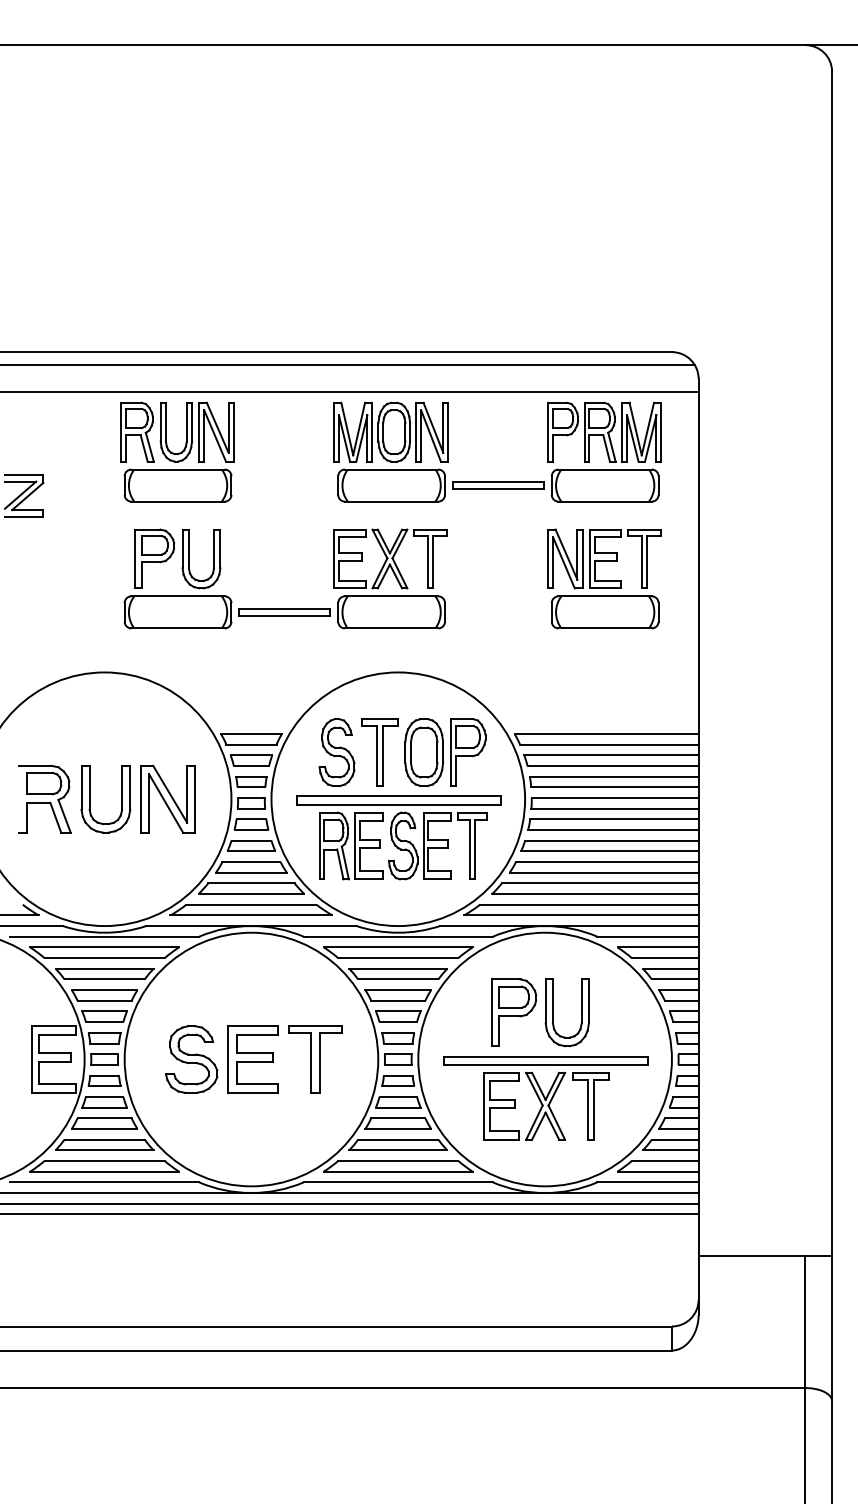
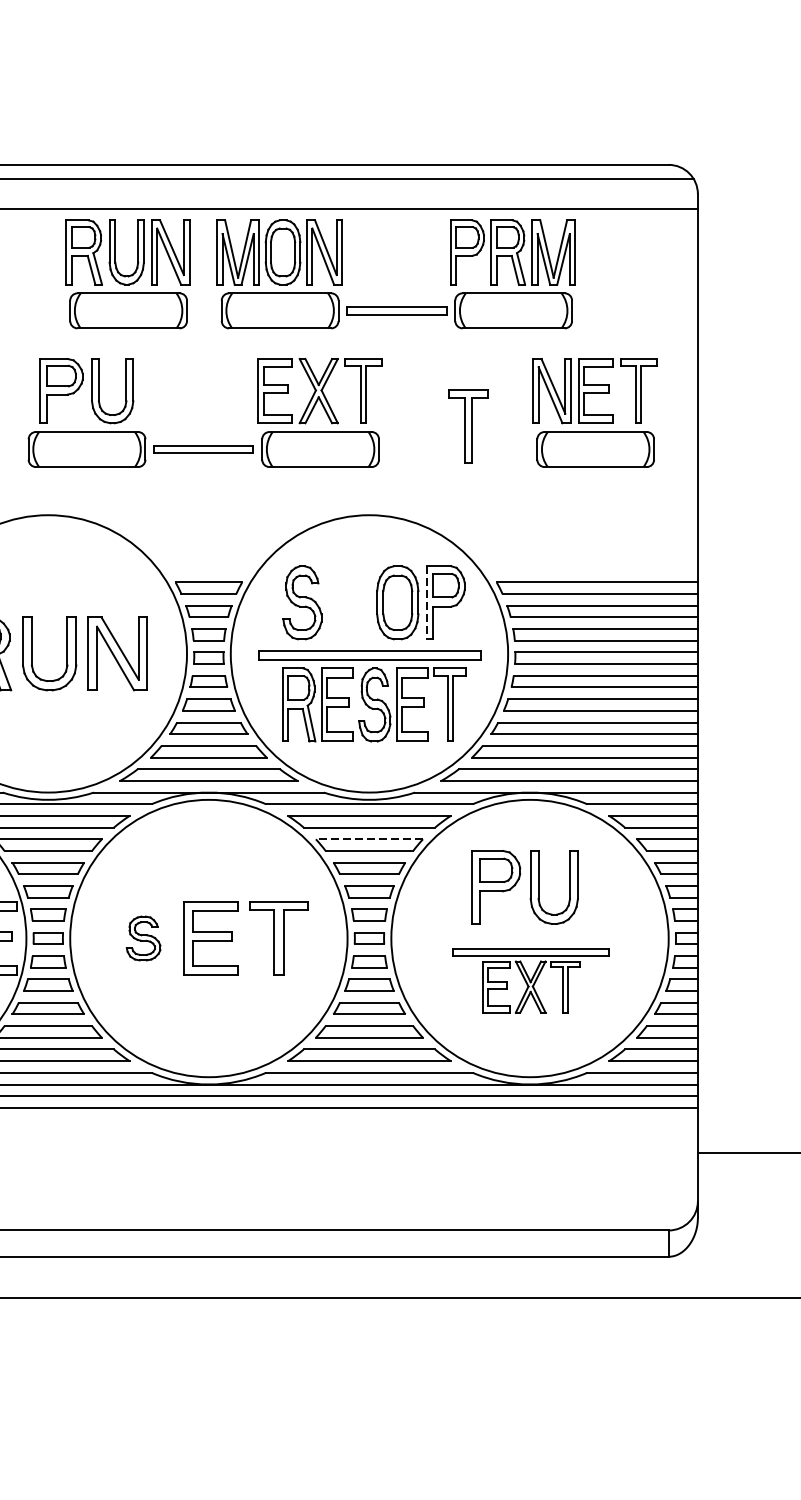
part: (497, 481) -> (395, 306), moved
part: (285, 608) -> (204, 445), moved
part: (379, 752) -> (468, 426), moved
line: (450, 753) -> (426, 603), solid -> dashed
line: (398, 968) -> (369, 838), solid -> dashed
part: (191, 1059) -> (143, 938), size x0.6
part: (545, 1098) -> (530, 981), size x0.7

